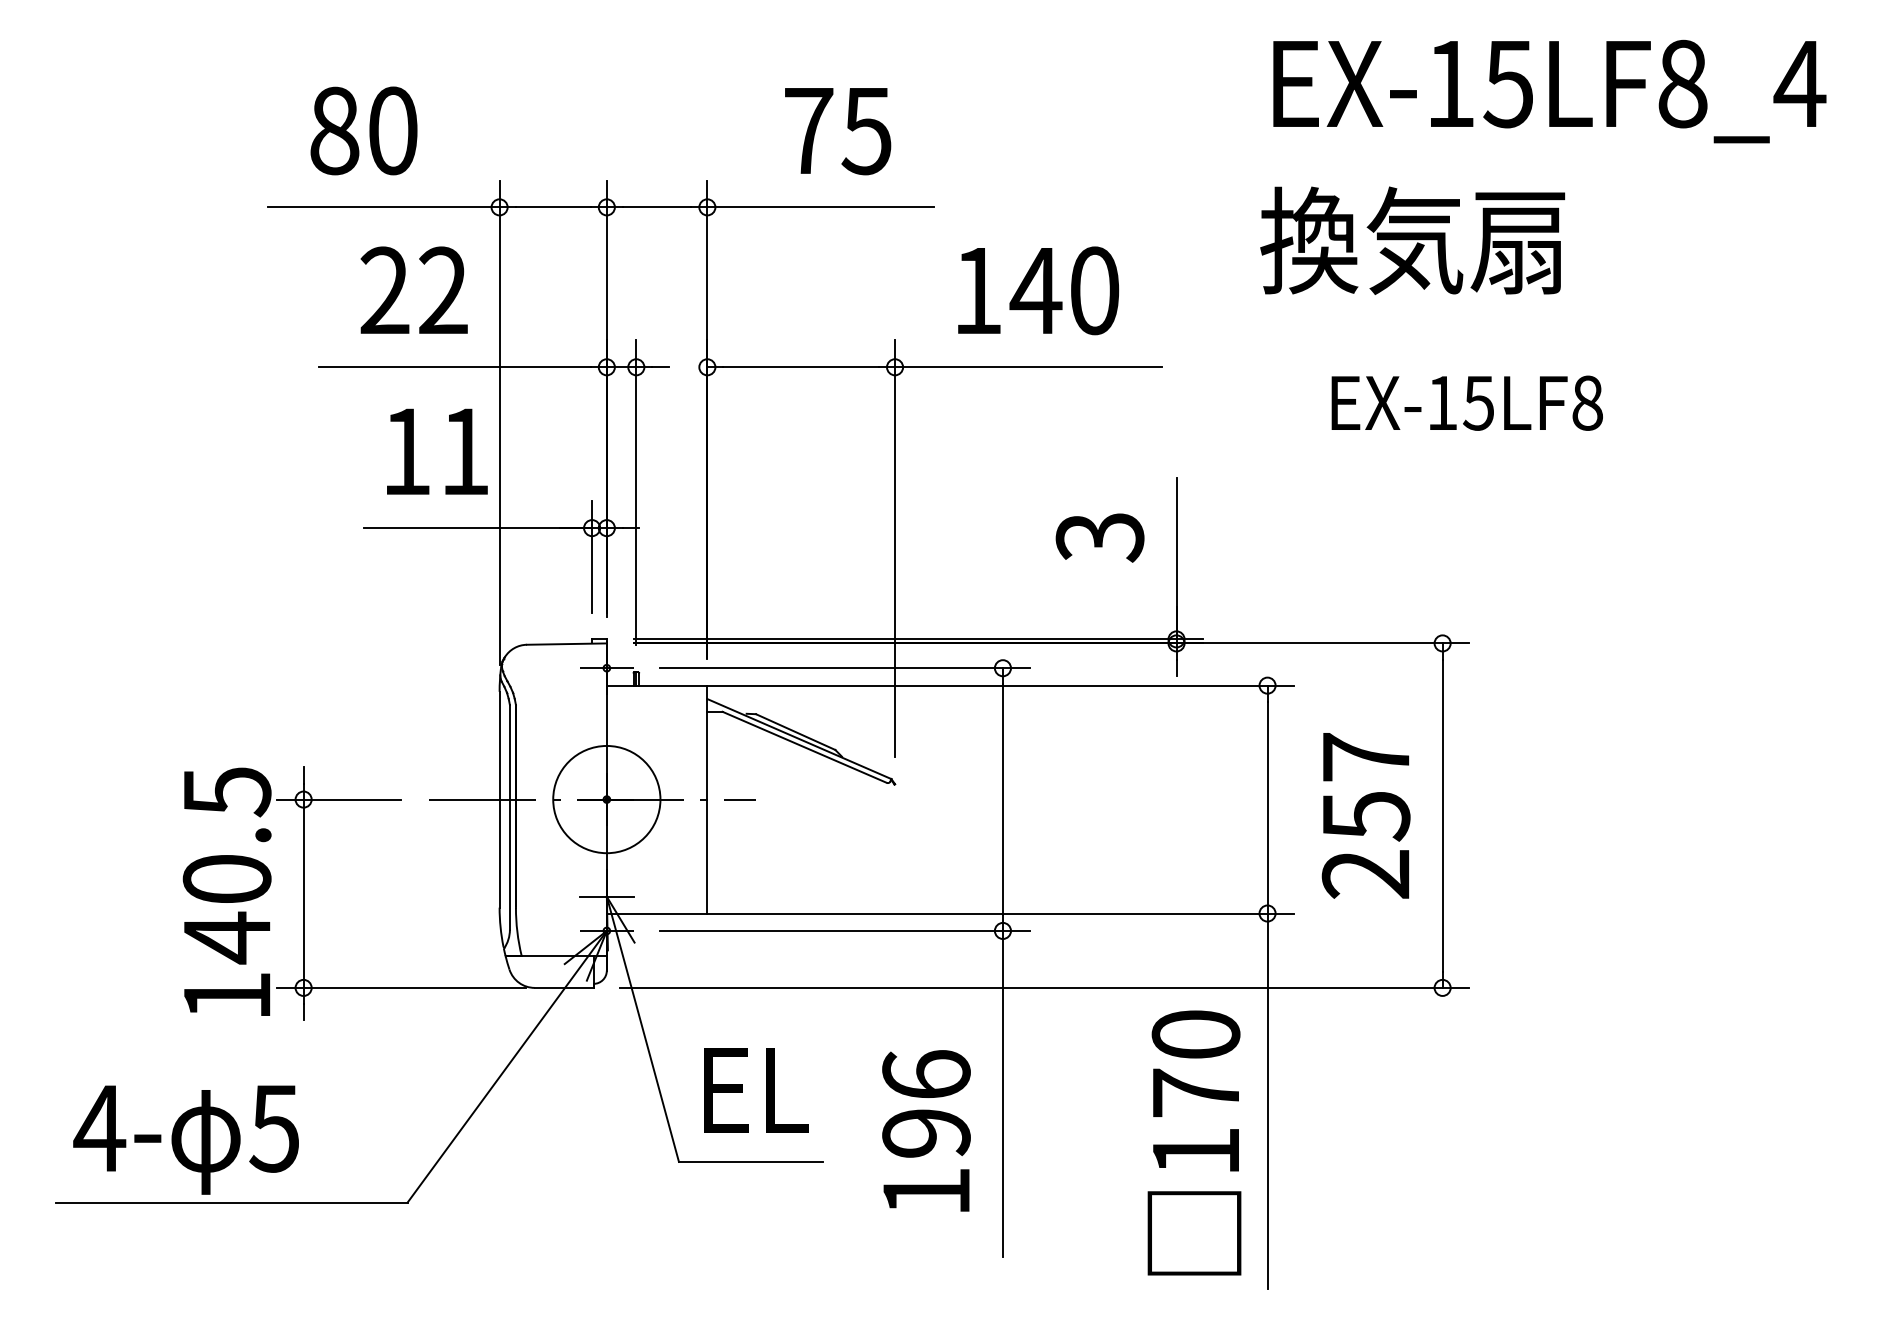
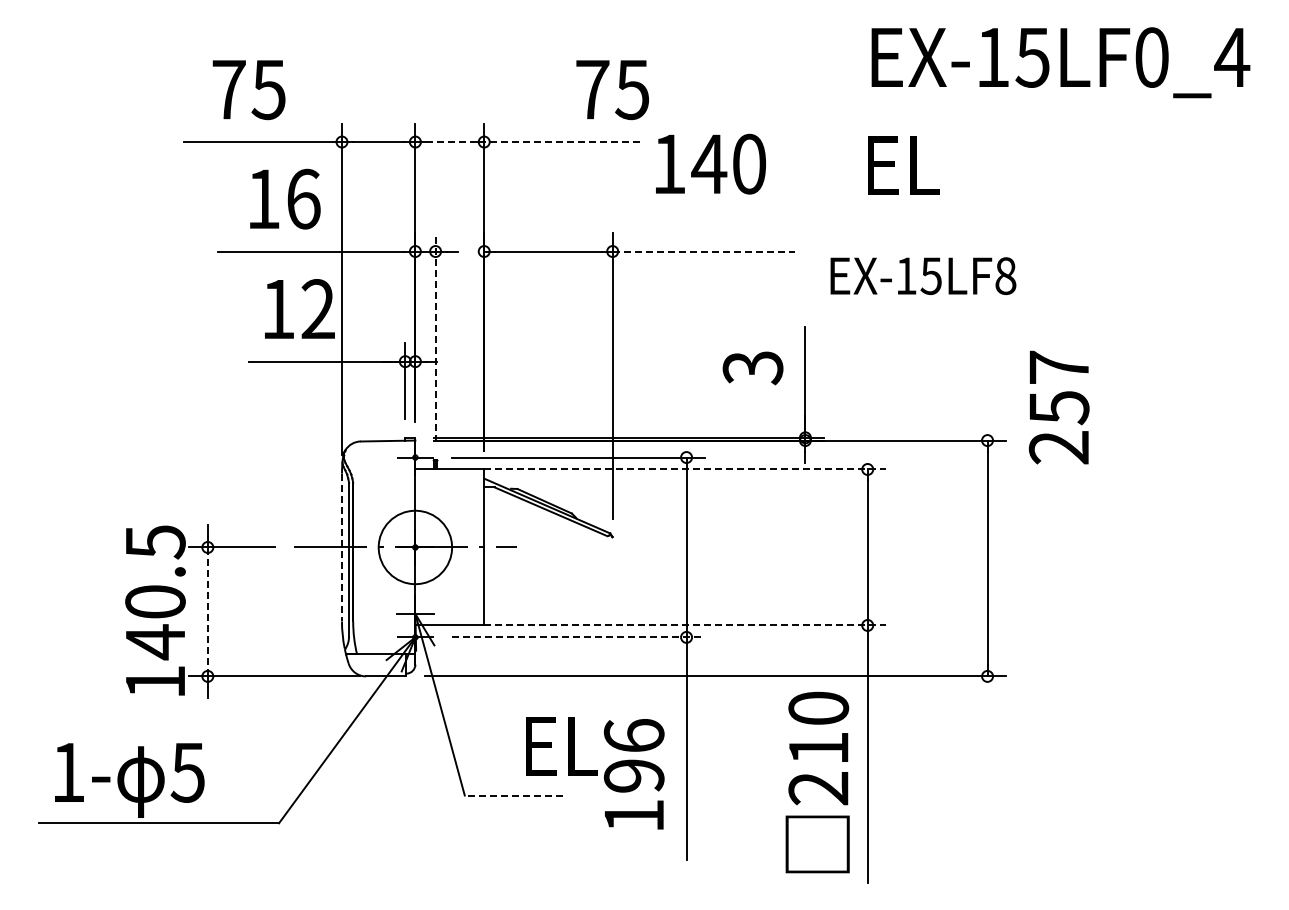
text: (1682, 83) -> (1151, 57), EX-15LF8_4 -> EX-15LF0_4
text: (363, 130) -> (248, 89), 80 -> 75
text: (837, 132) -> (612, 90), moved
line: (658, 207) -> (450, 142), solid -> dashed
line: (820, 207) -> (561, 142), solid -> dashed
text: (1411, 240) -> (966, 164), 換気扇 -> EL
text: (414, 289) -> (283, 198), 22 -> 16
text: (1037, 289) -> (710, 163), moved
line: (1029, 367) -> (704, 251), solid -> dashed
text: (1467, 402) -> (923, 275), moved
text: (463, 450) -> (317, 308), 11 -> 12
line: (636, 492) -> (435, 337), solid -> dashed
line: (1001, 685) -> (685, 469), solid -> dashed
line: (500, 799) -> (342, 547), solid -> dashed
text: (1365, 815) -> (1058, 407), moved
line: (303, 893) -> (207, 611), solid -> dashed
line: (1001, 913) -> (685, 625), solid -> dashed
line: (846, 931) -> (579, 637), solid -> dashed
text: (755, 1090) -> (561, 746), moved
text: (1195, 1122) -> (818, 768), 170 -> 210
text: (100, 1128) -> (68, 772), 4- -> 1-
line: (750, 1161) -> (513, 795), solid -> dashed

